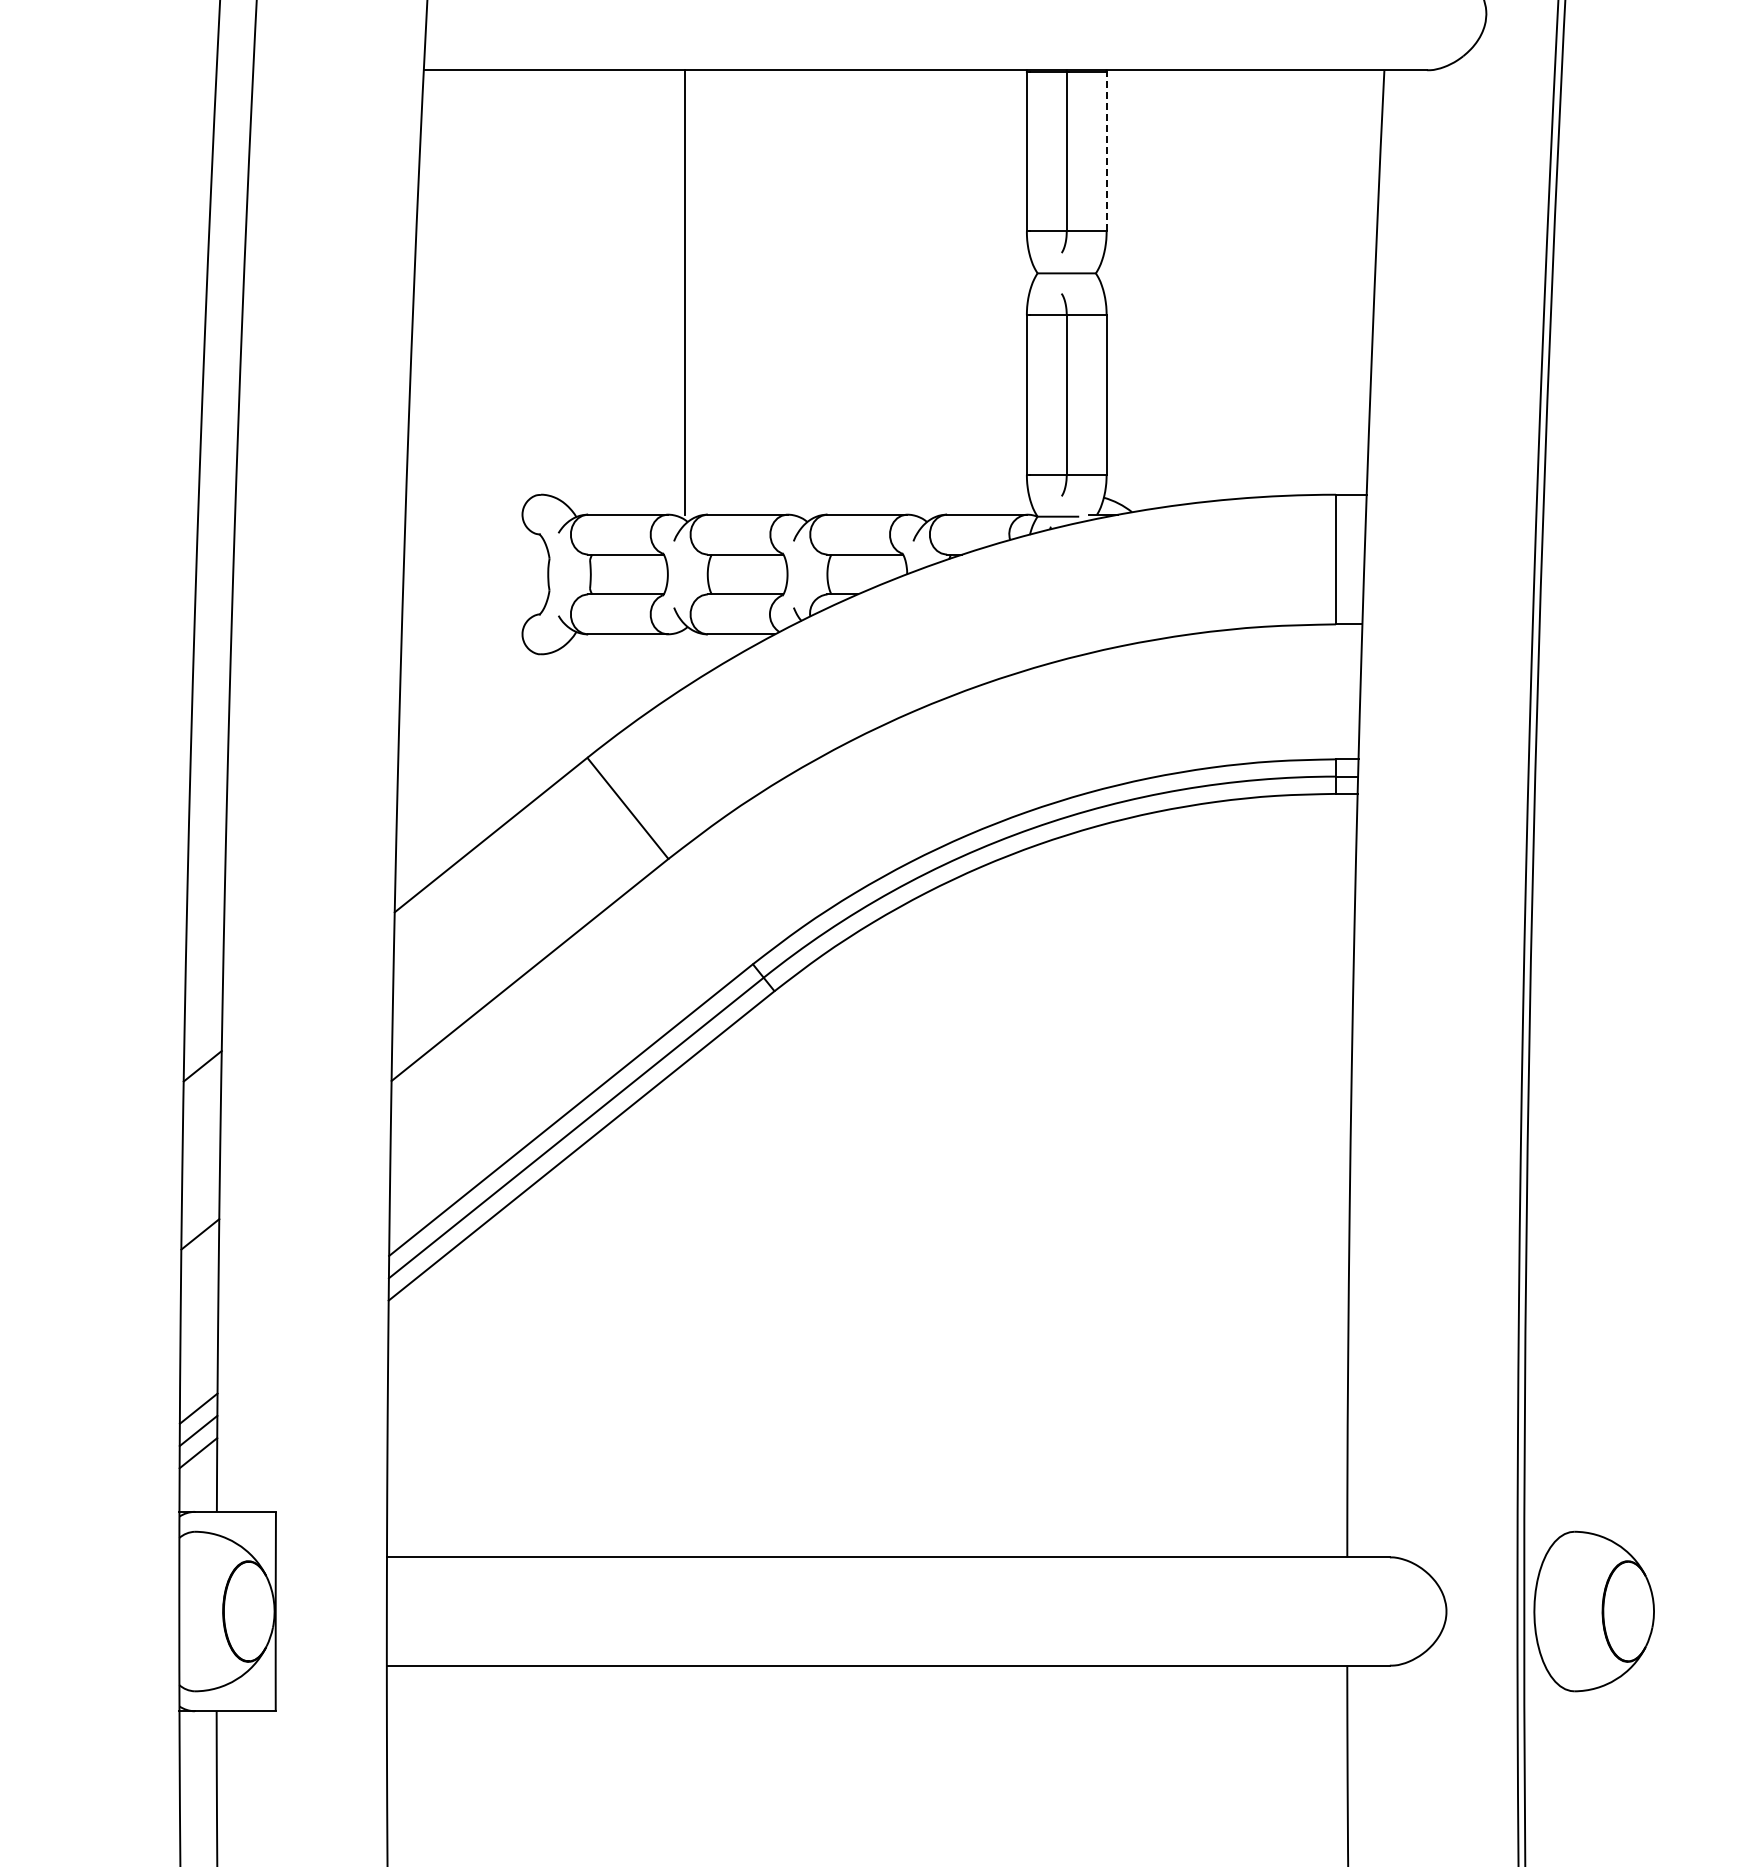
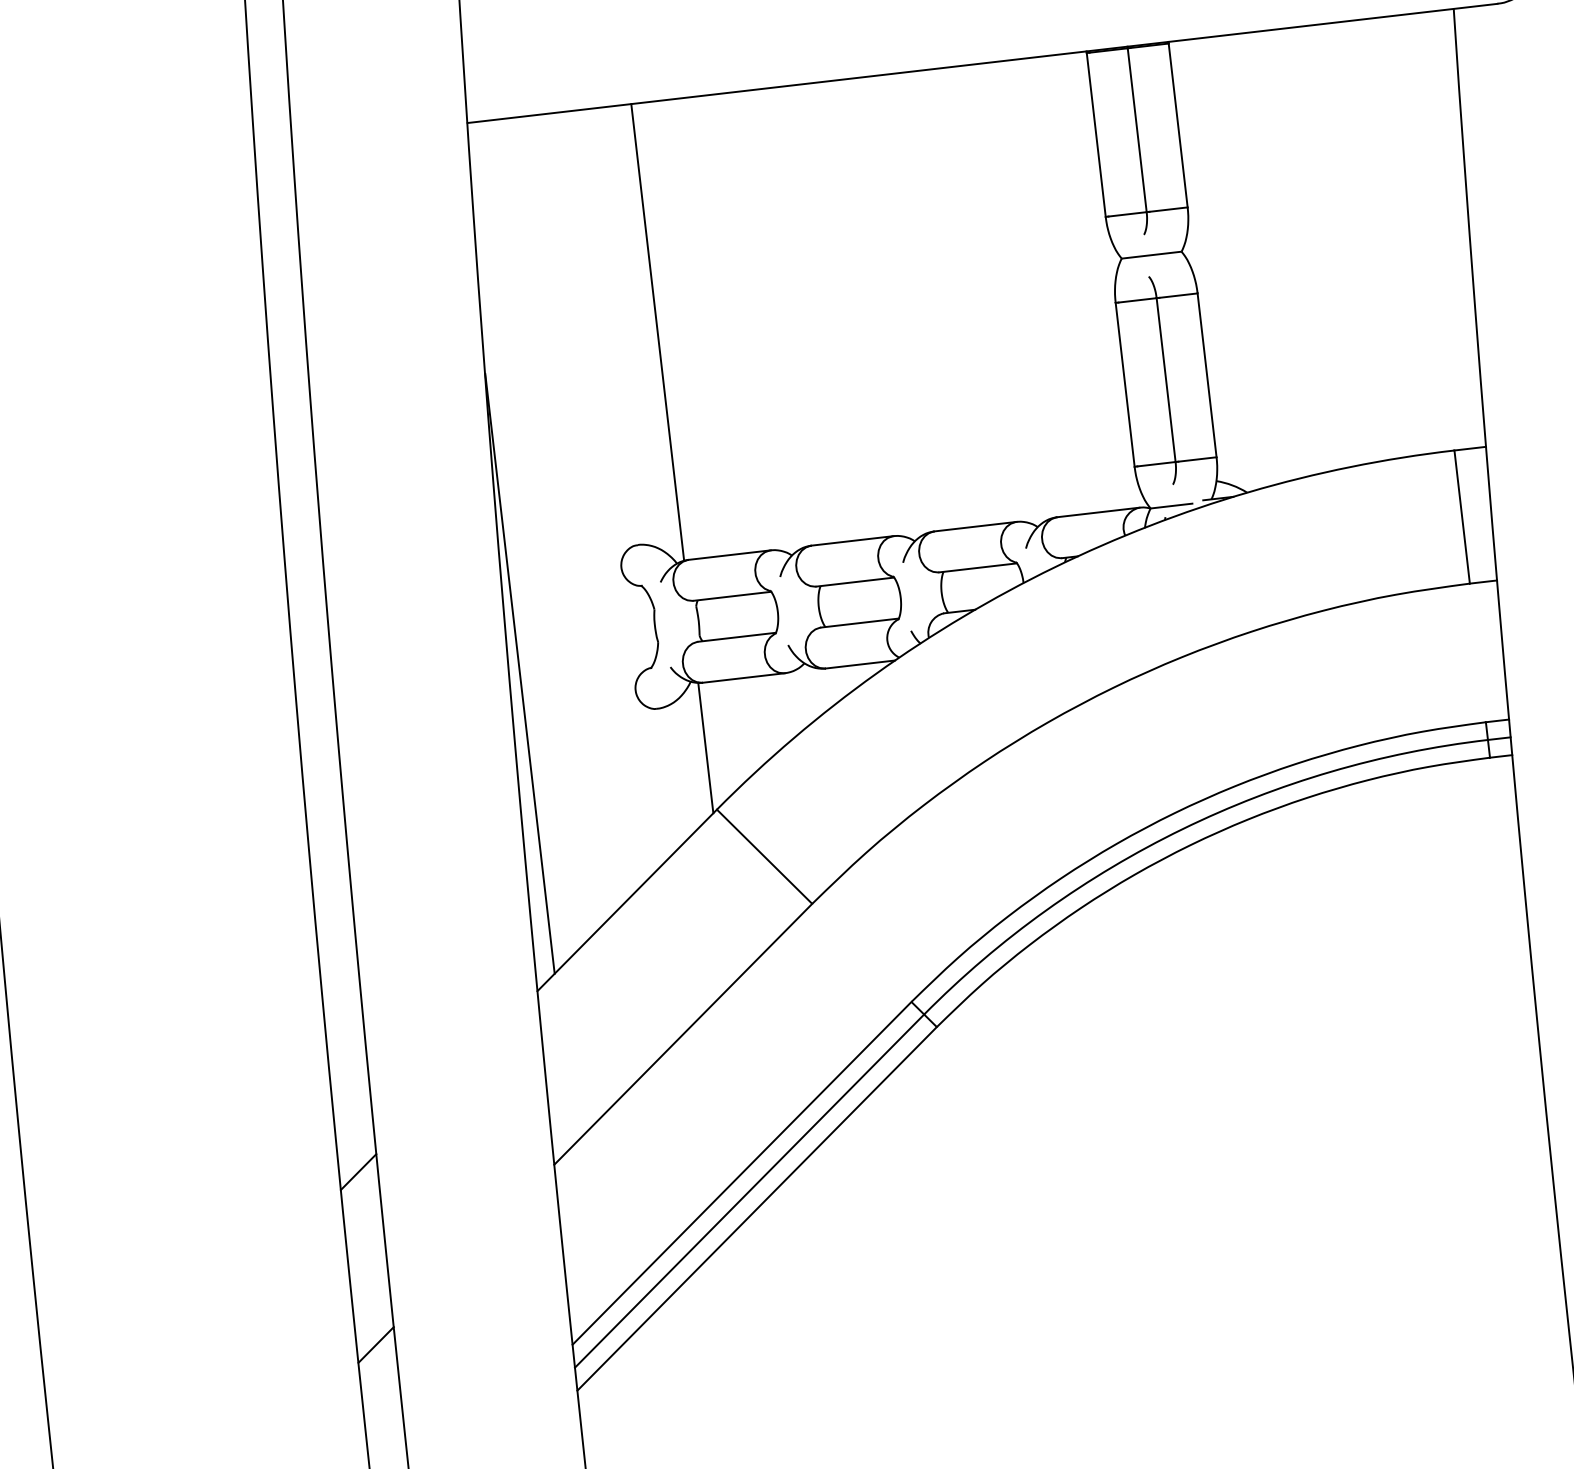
line: (1106, 151) -> (1178, 125), dashed -> solid
line: (684, 292) -> (657, 332), moved
line: (413, 605) -> (520, 673), added
line: (583, 696) -> (705, 747), added

